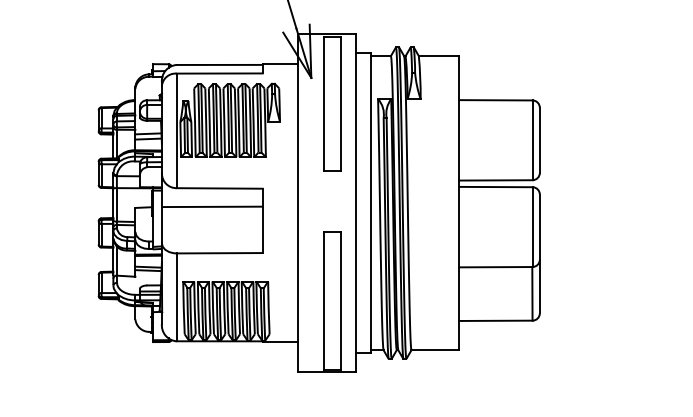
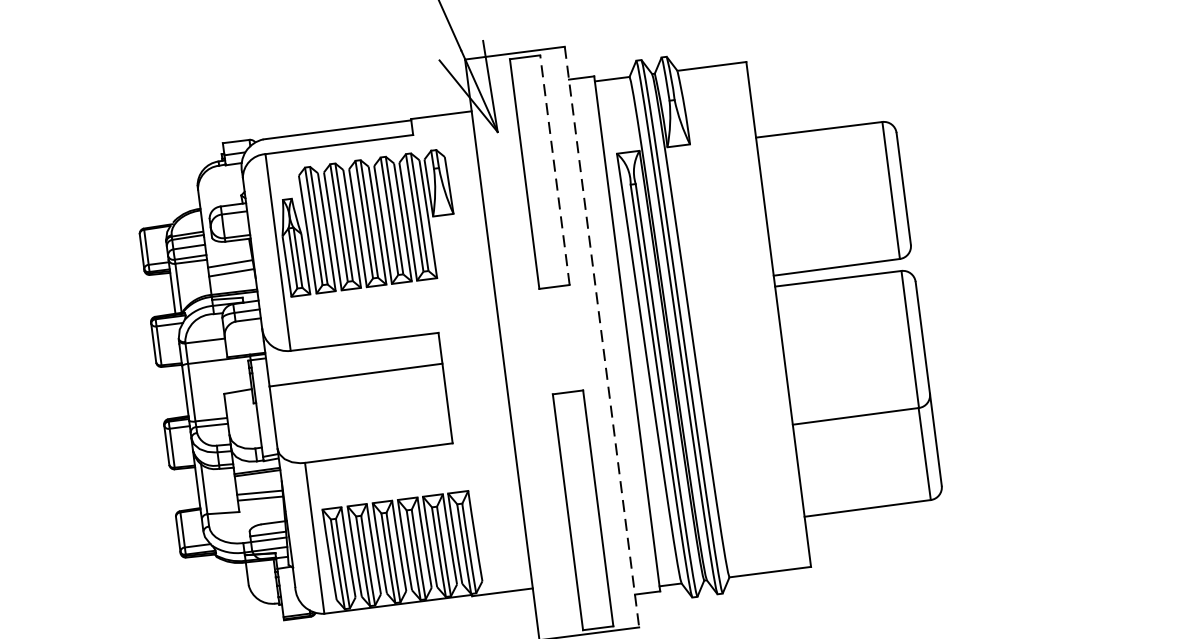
line: (341, 104) -> (555, 170), solid -> dashed
line: (356, 203) -> (602, 337), solid -> dashed

